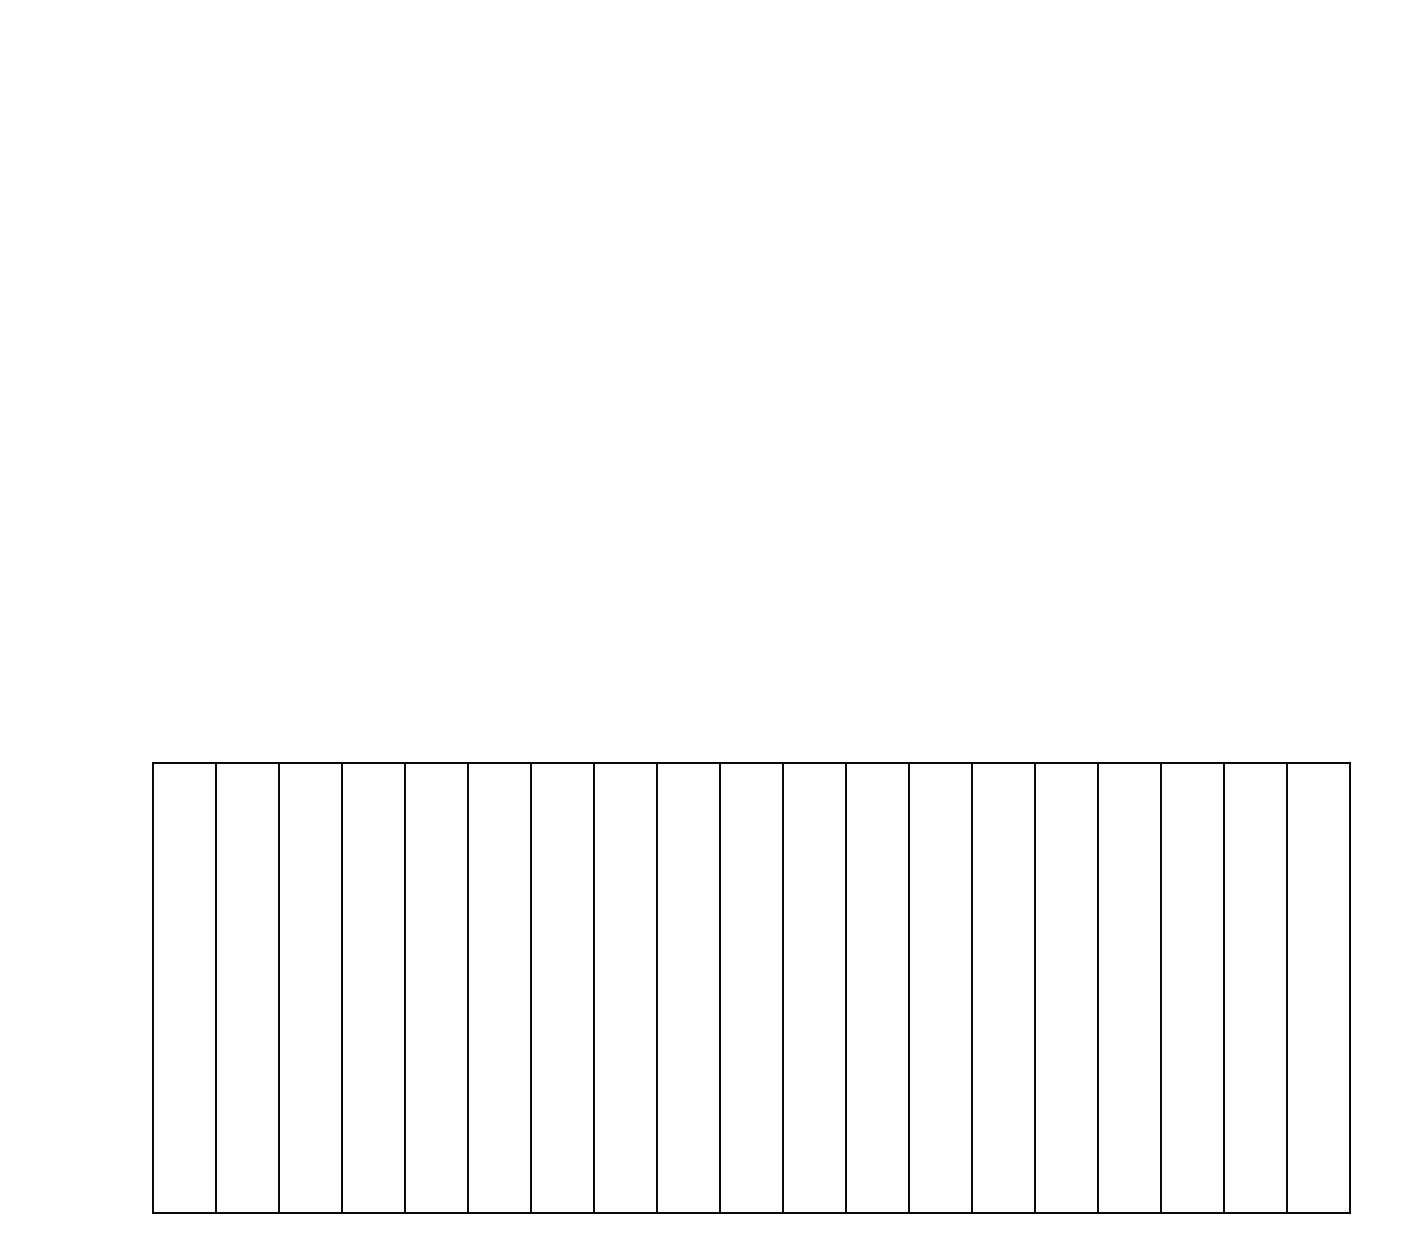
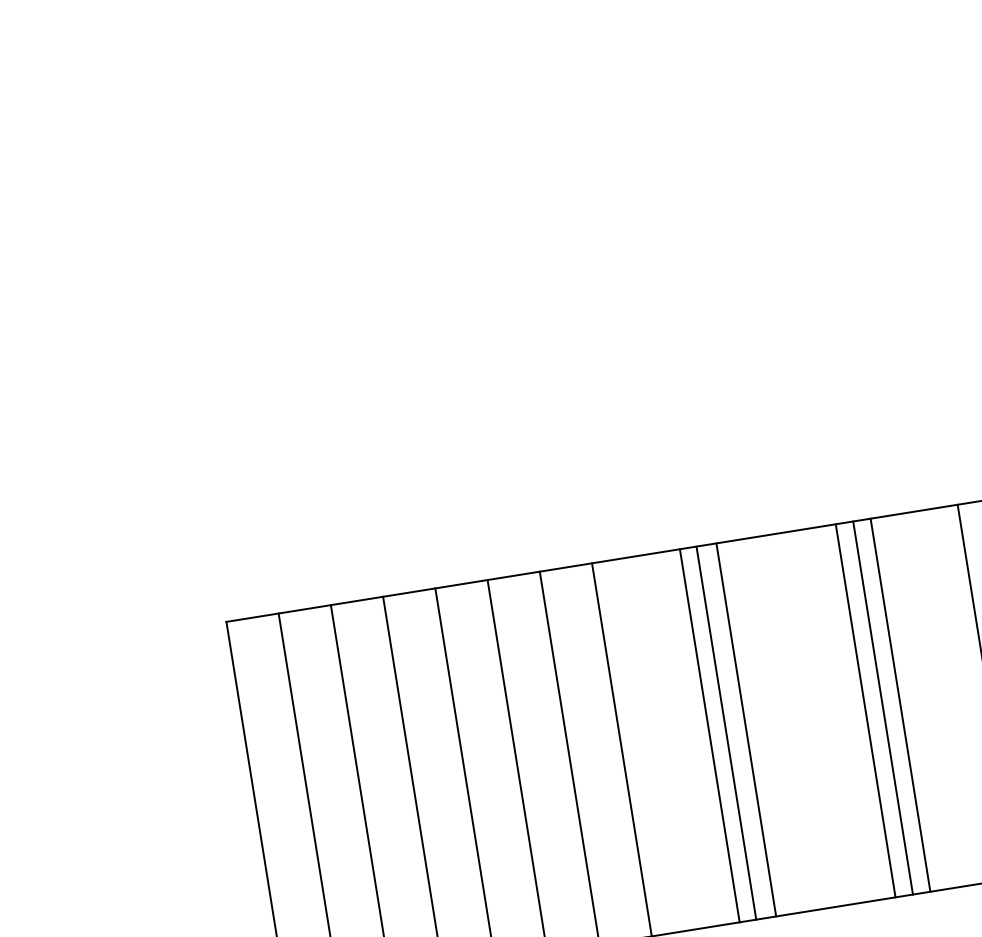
line: (657, 988) -> (710, 735), moved
line: (783, 988) -> (746, 730), moved
line: (846, 988) -> (865, 710), moved
line: (972, 988) -> (900, 705), moved

